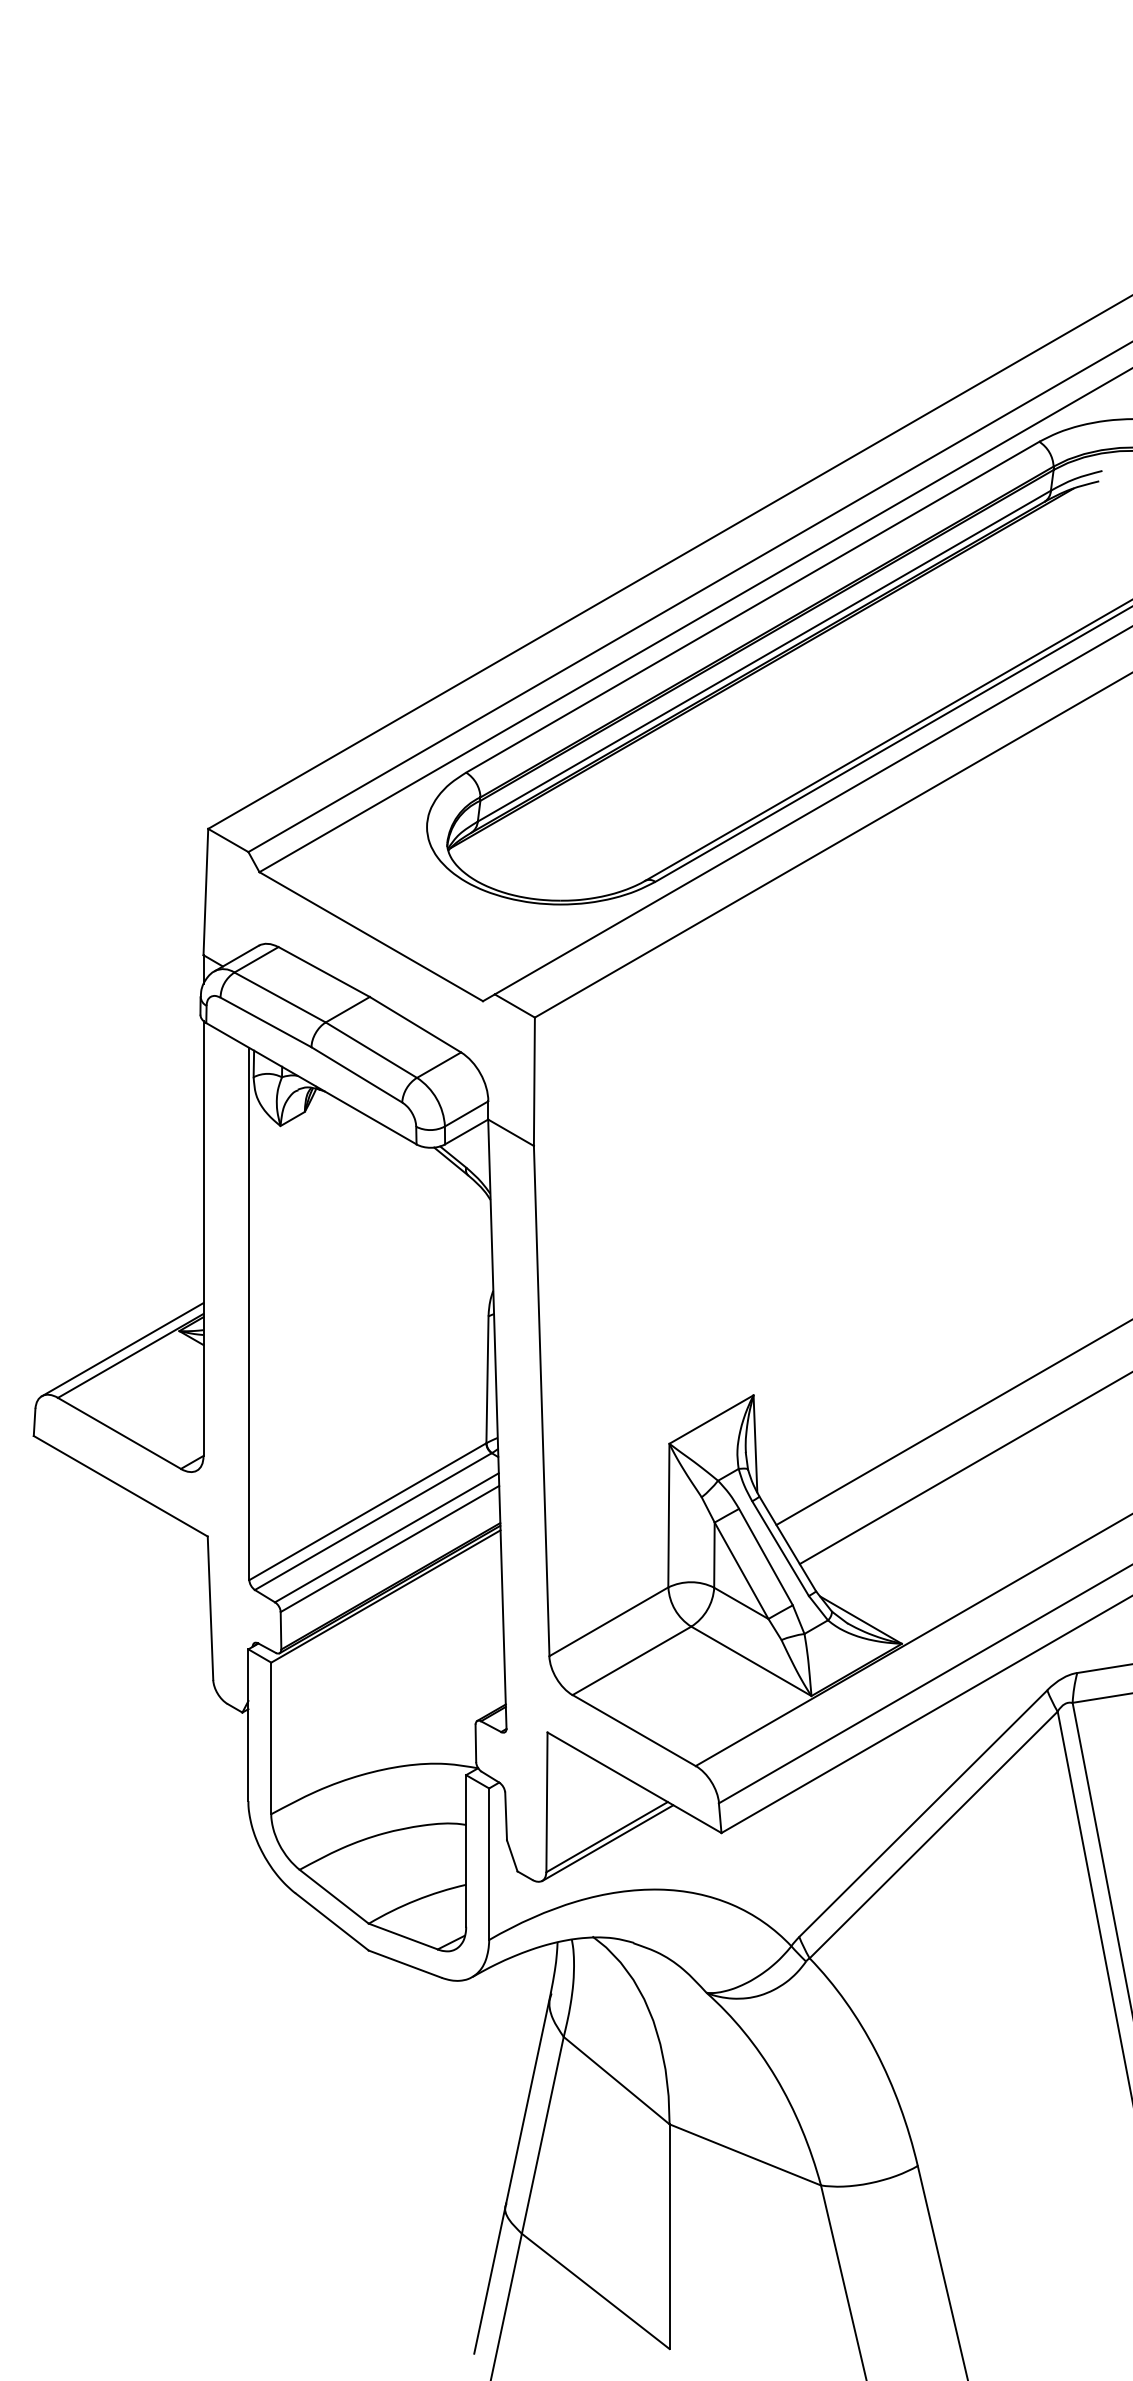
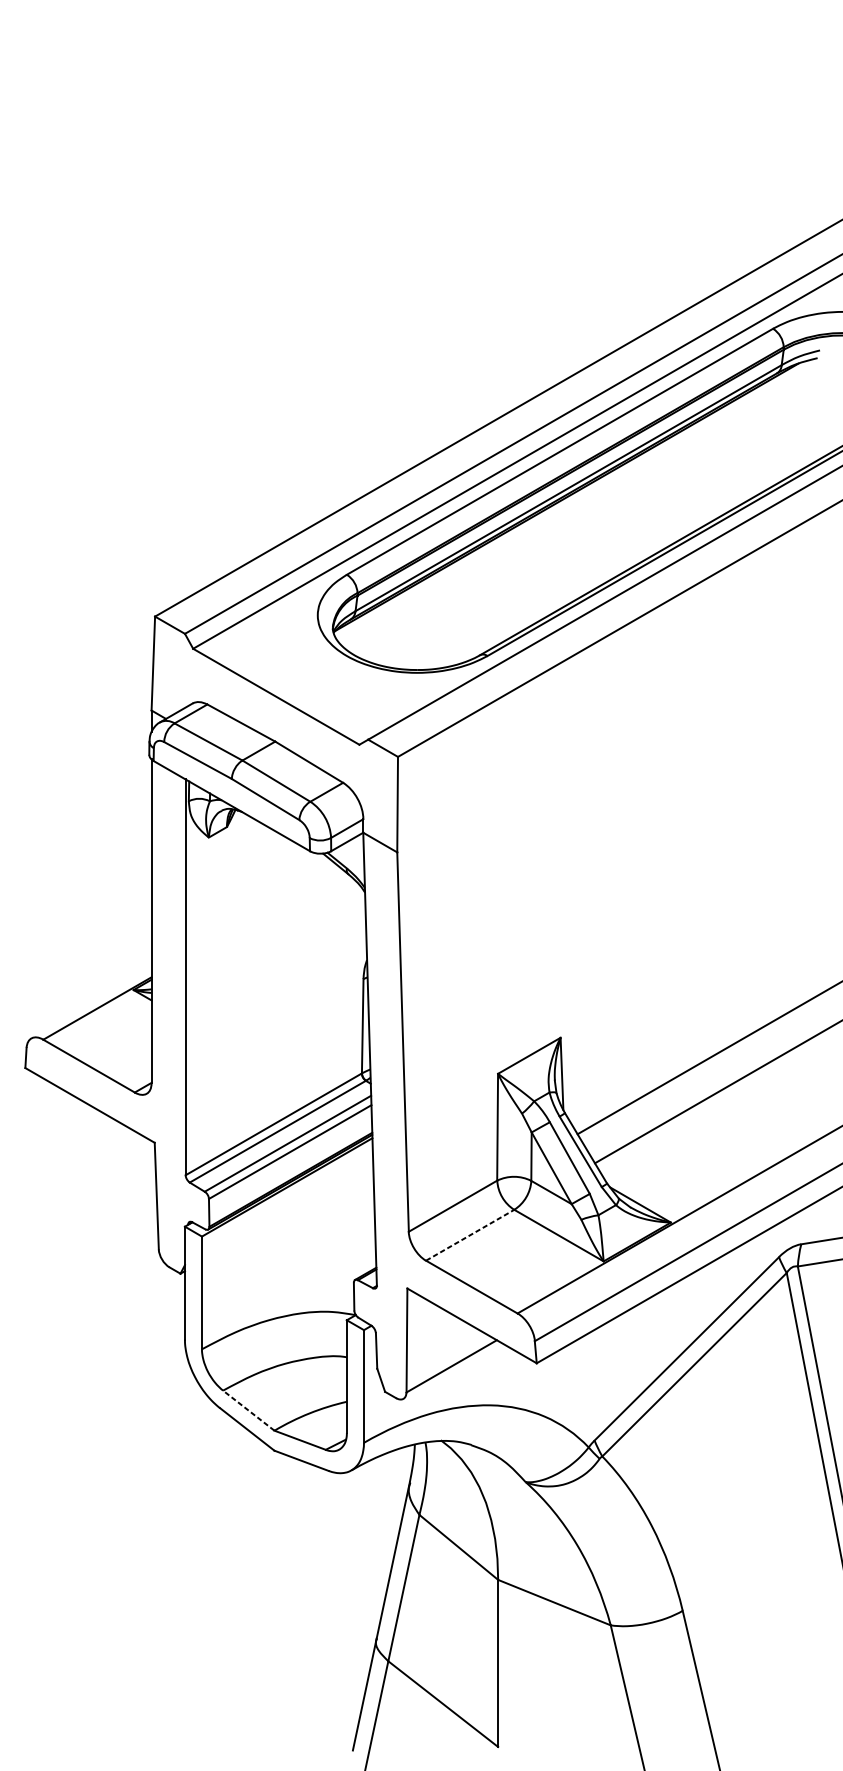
line: (122, 1349) -> (91, 1003), removed
line: (632, 1660) -> (470, 1234), solid -> dashed
line: (607, 1843) -> (451, 1371), removed
line: (334, 1896) -> (248, 1410), solid -> dashed

